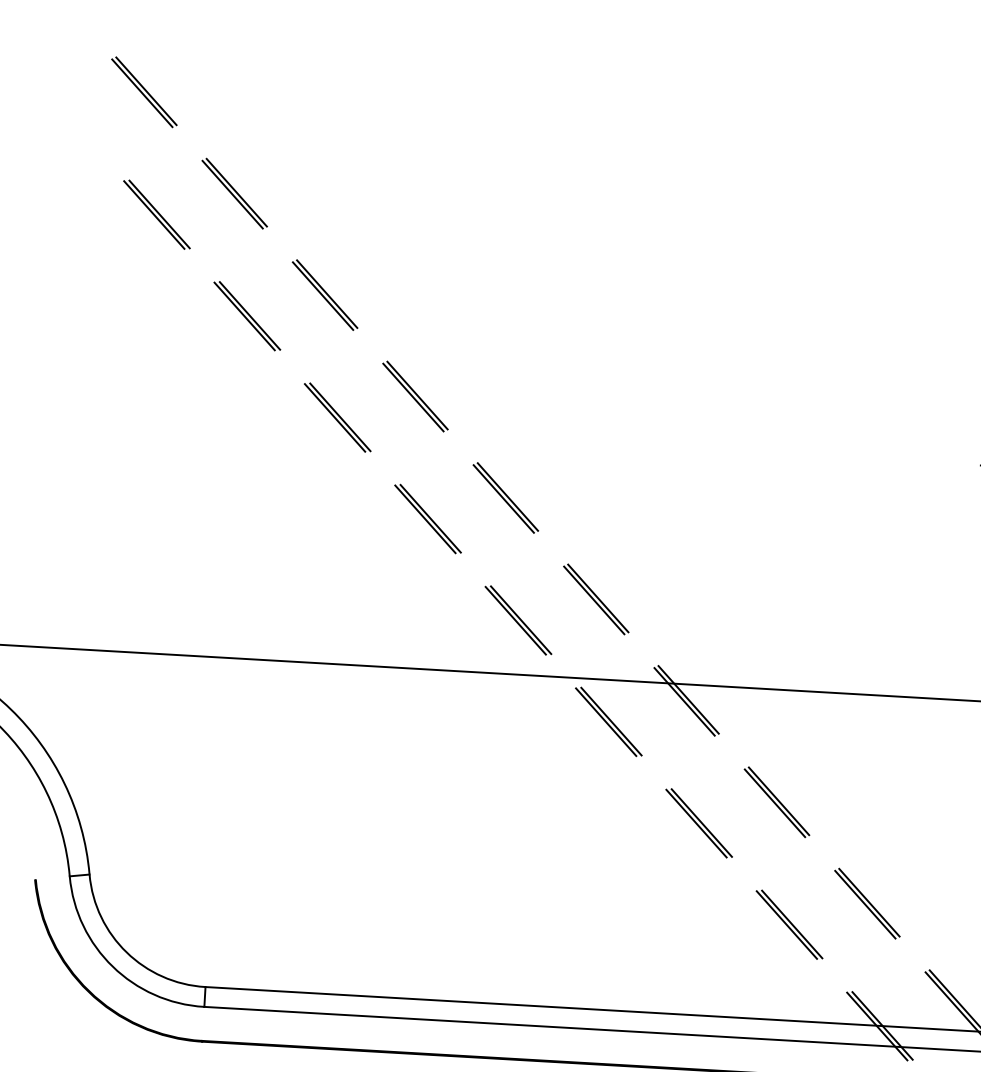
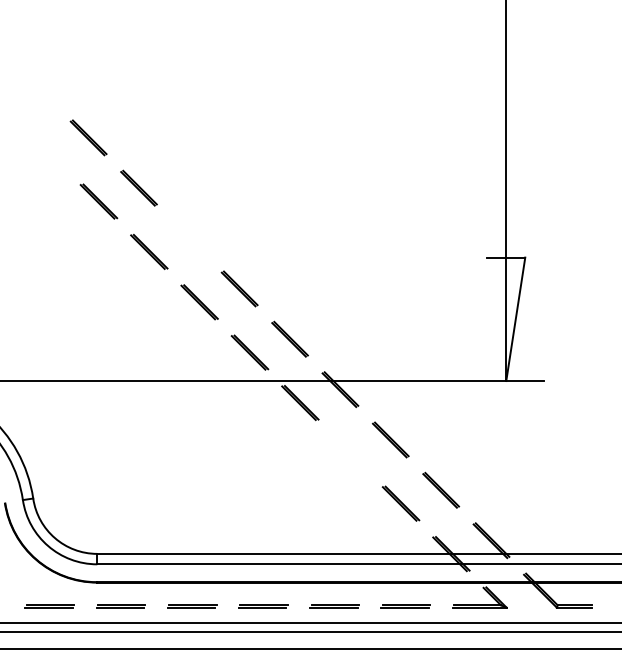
line: (144, 92) -> (38, 87), removed
line: (156, 215) -> (48, 151), removed
line: (415, 396) -> (189, 238), removed
line: (698, 823) -> (350, 453), removed

